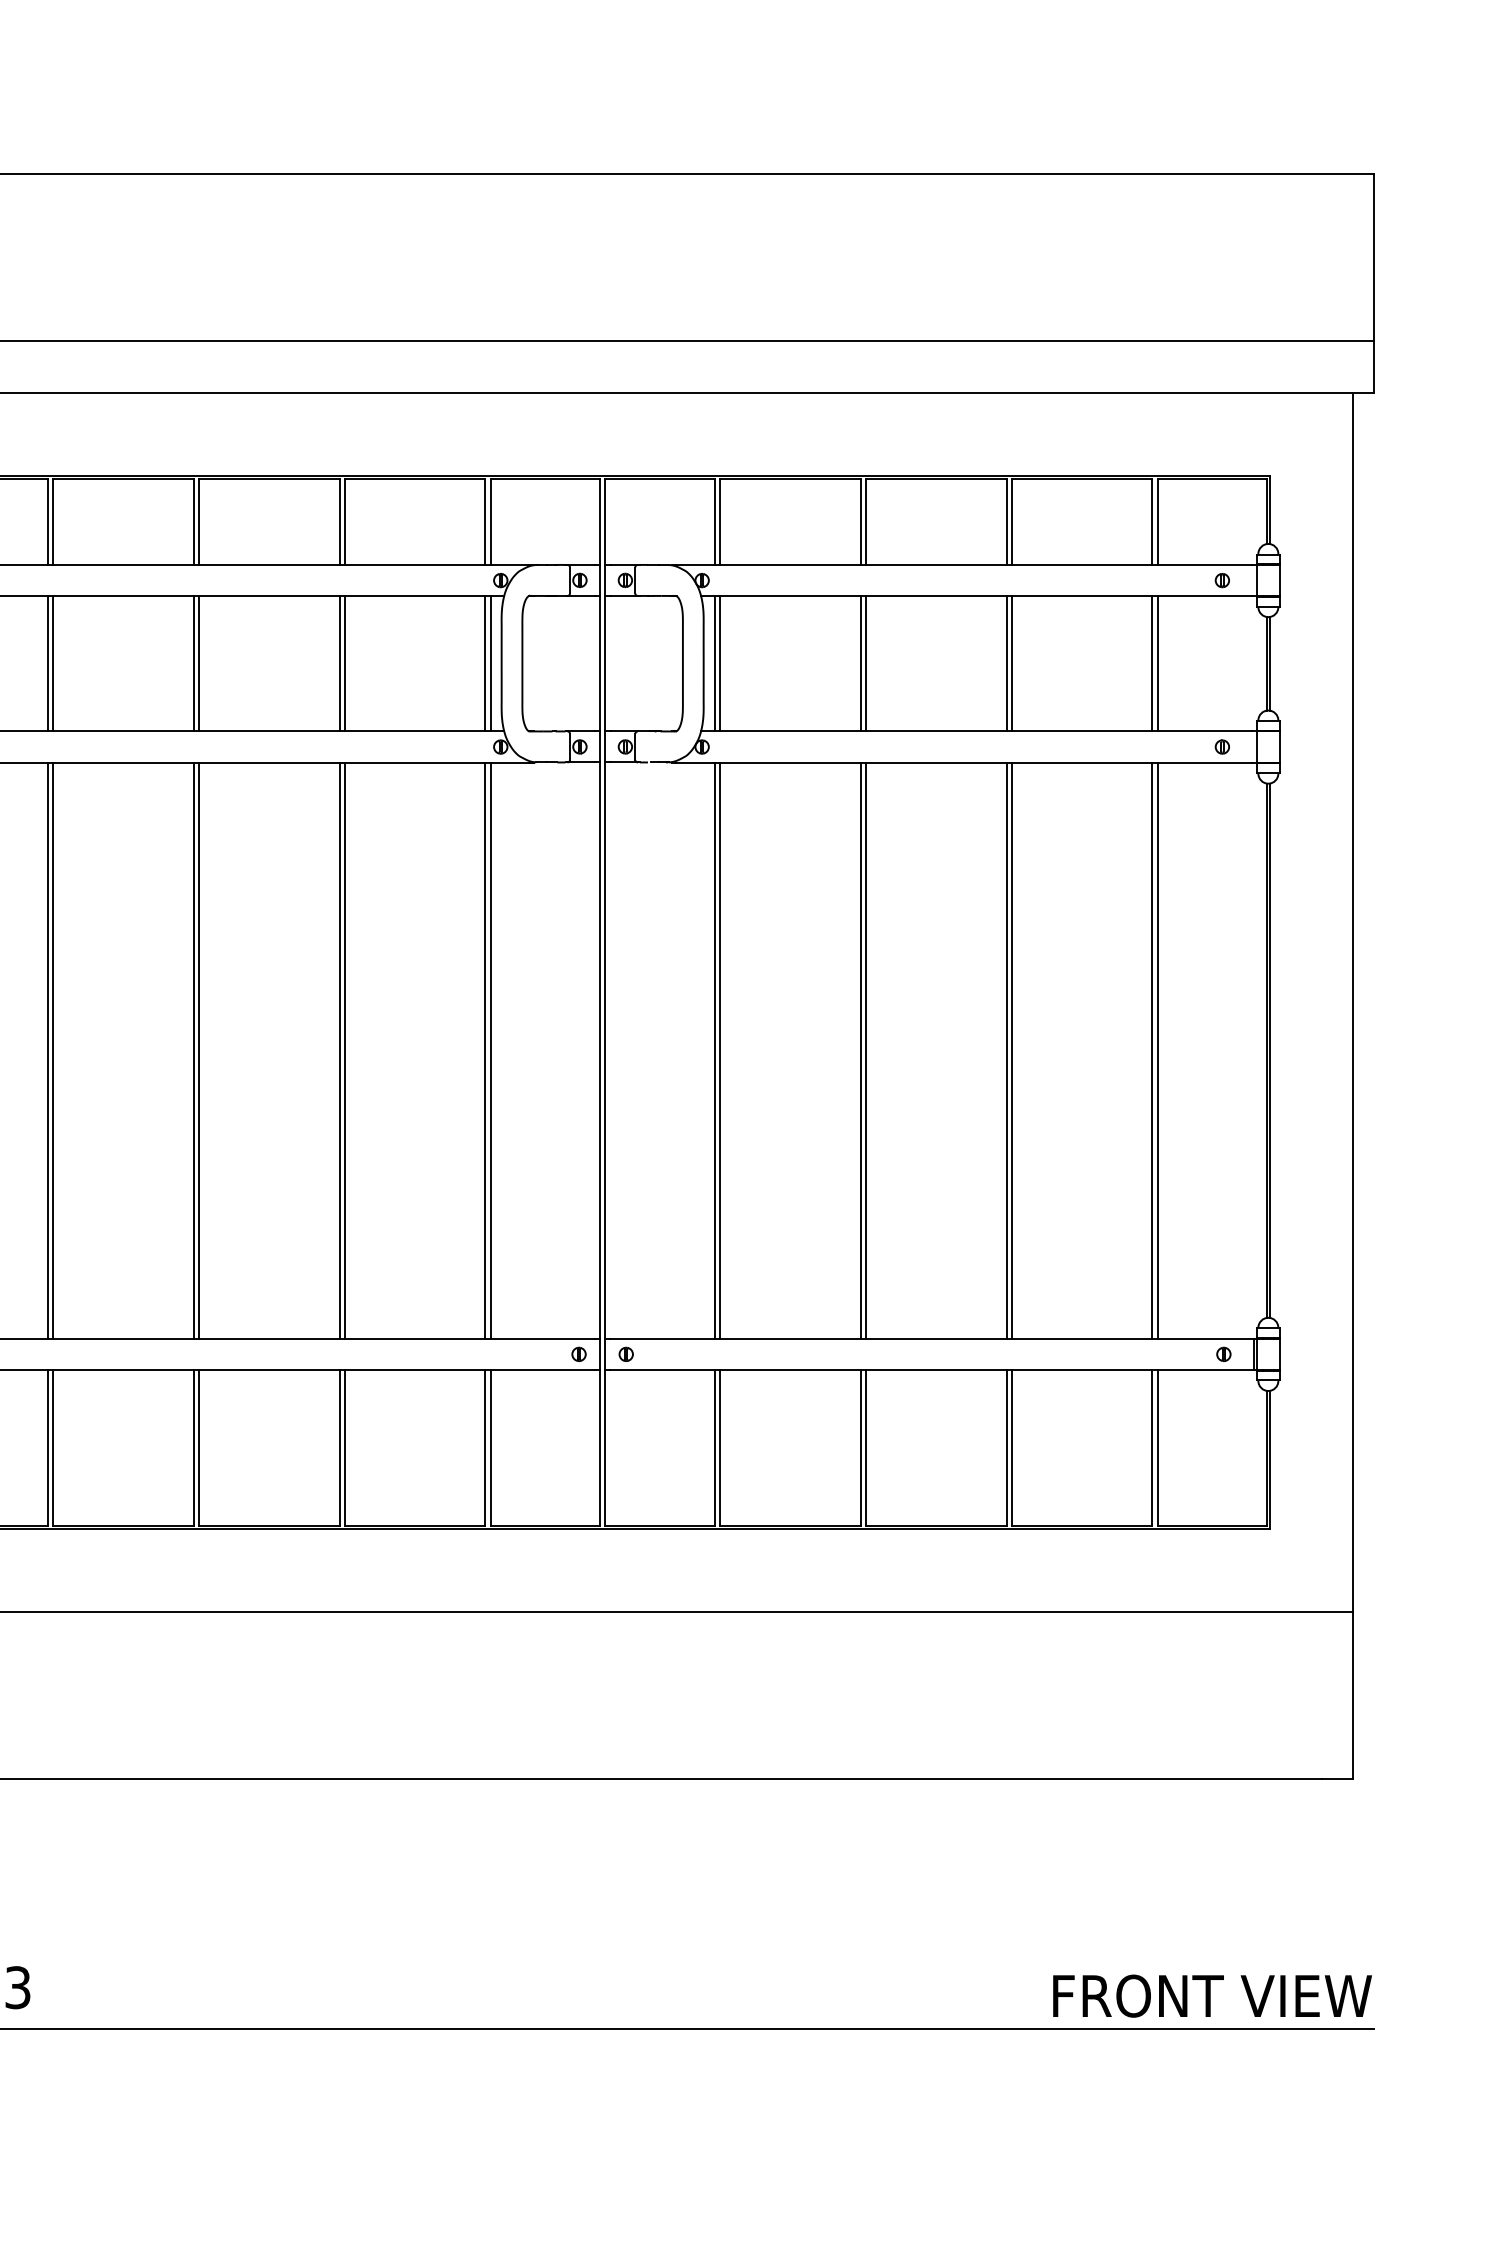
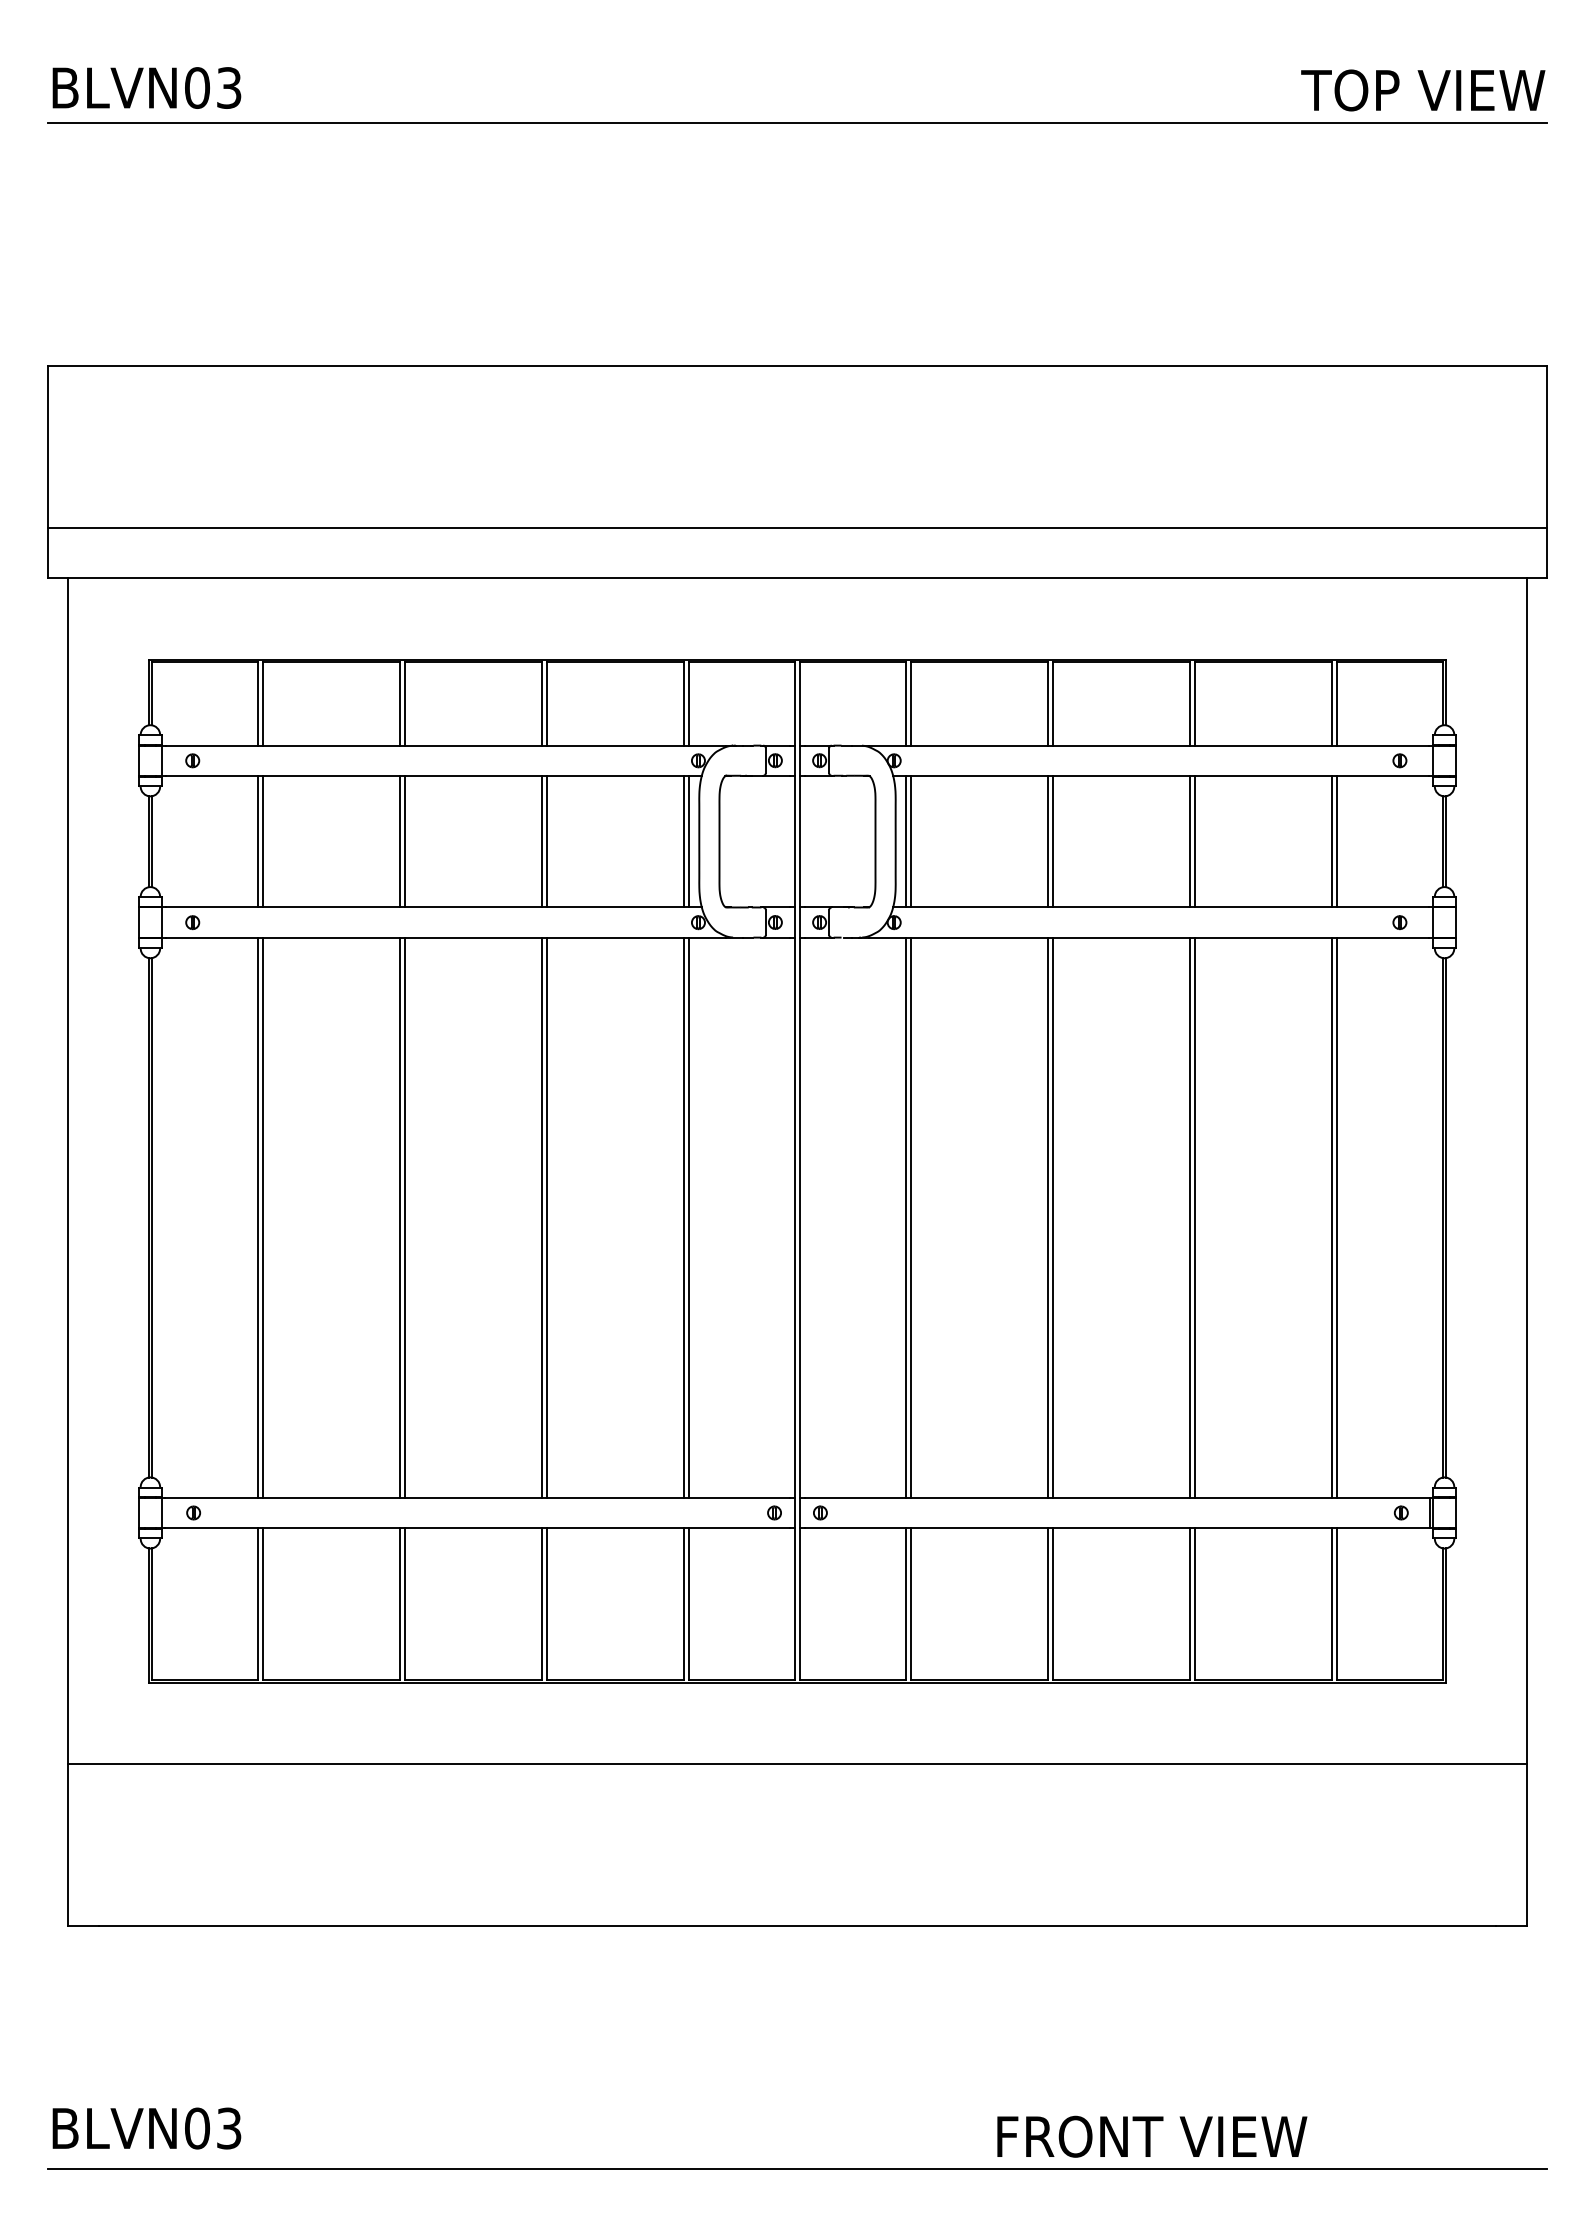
text: (1212, 1995) -> (1152, 2136), moved

